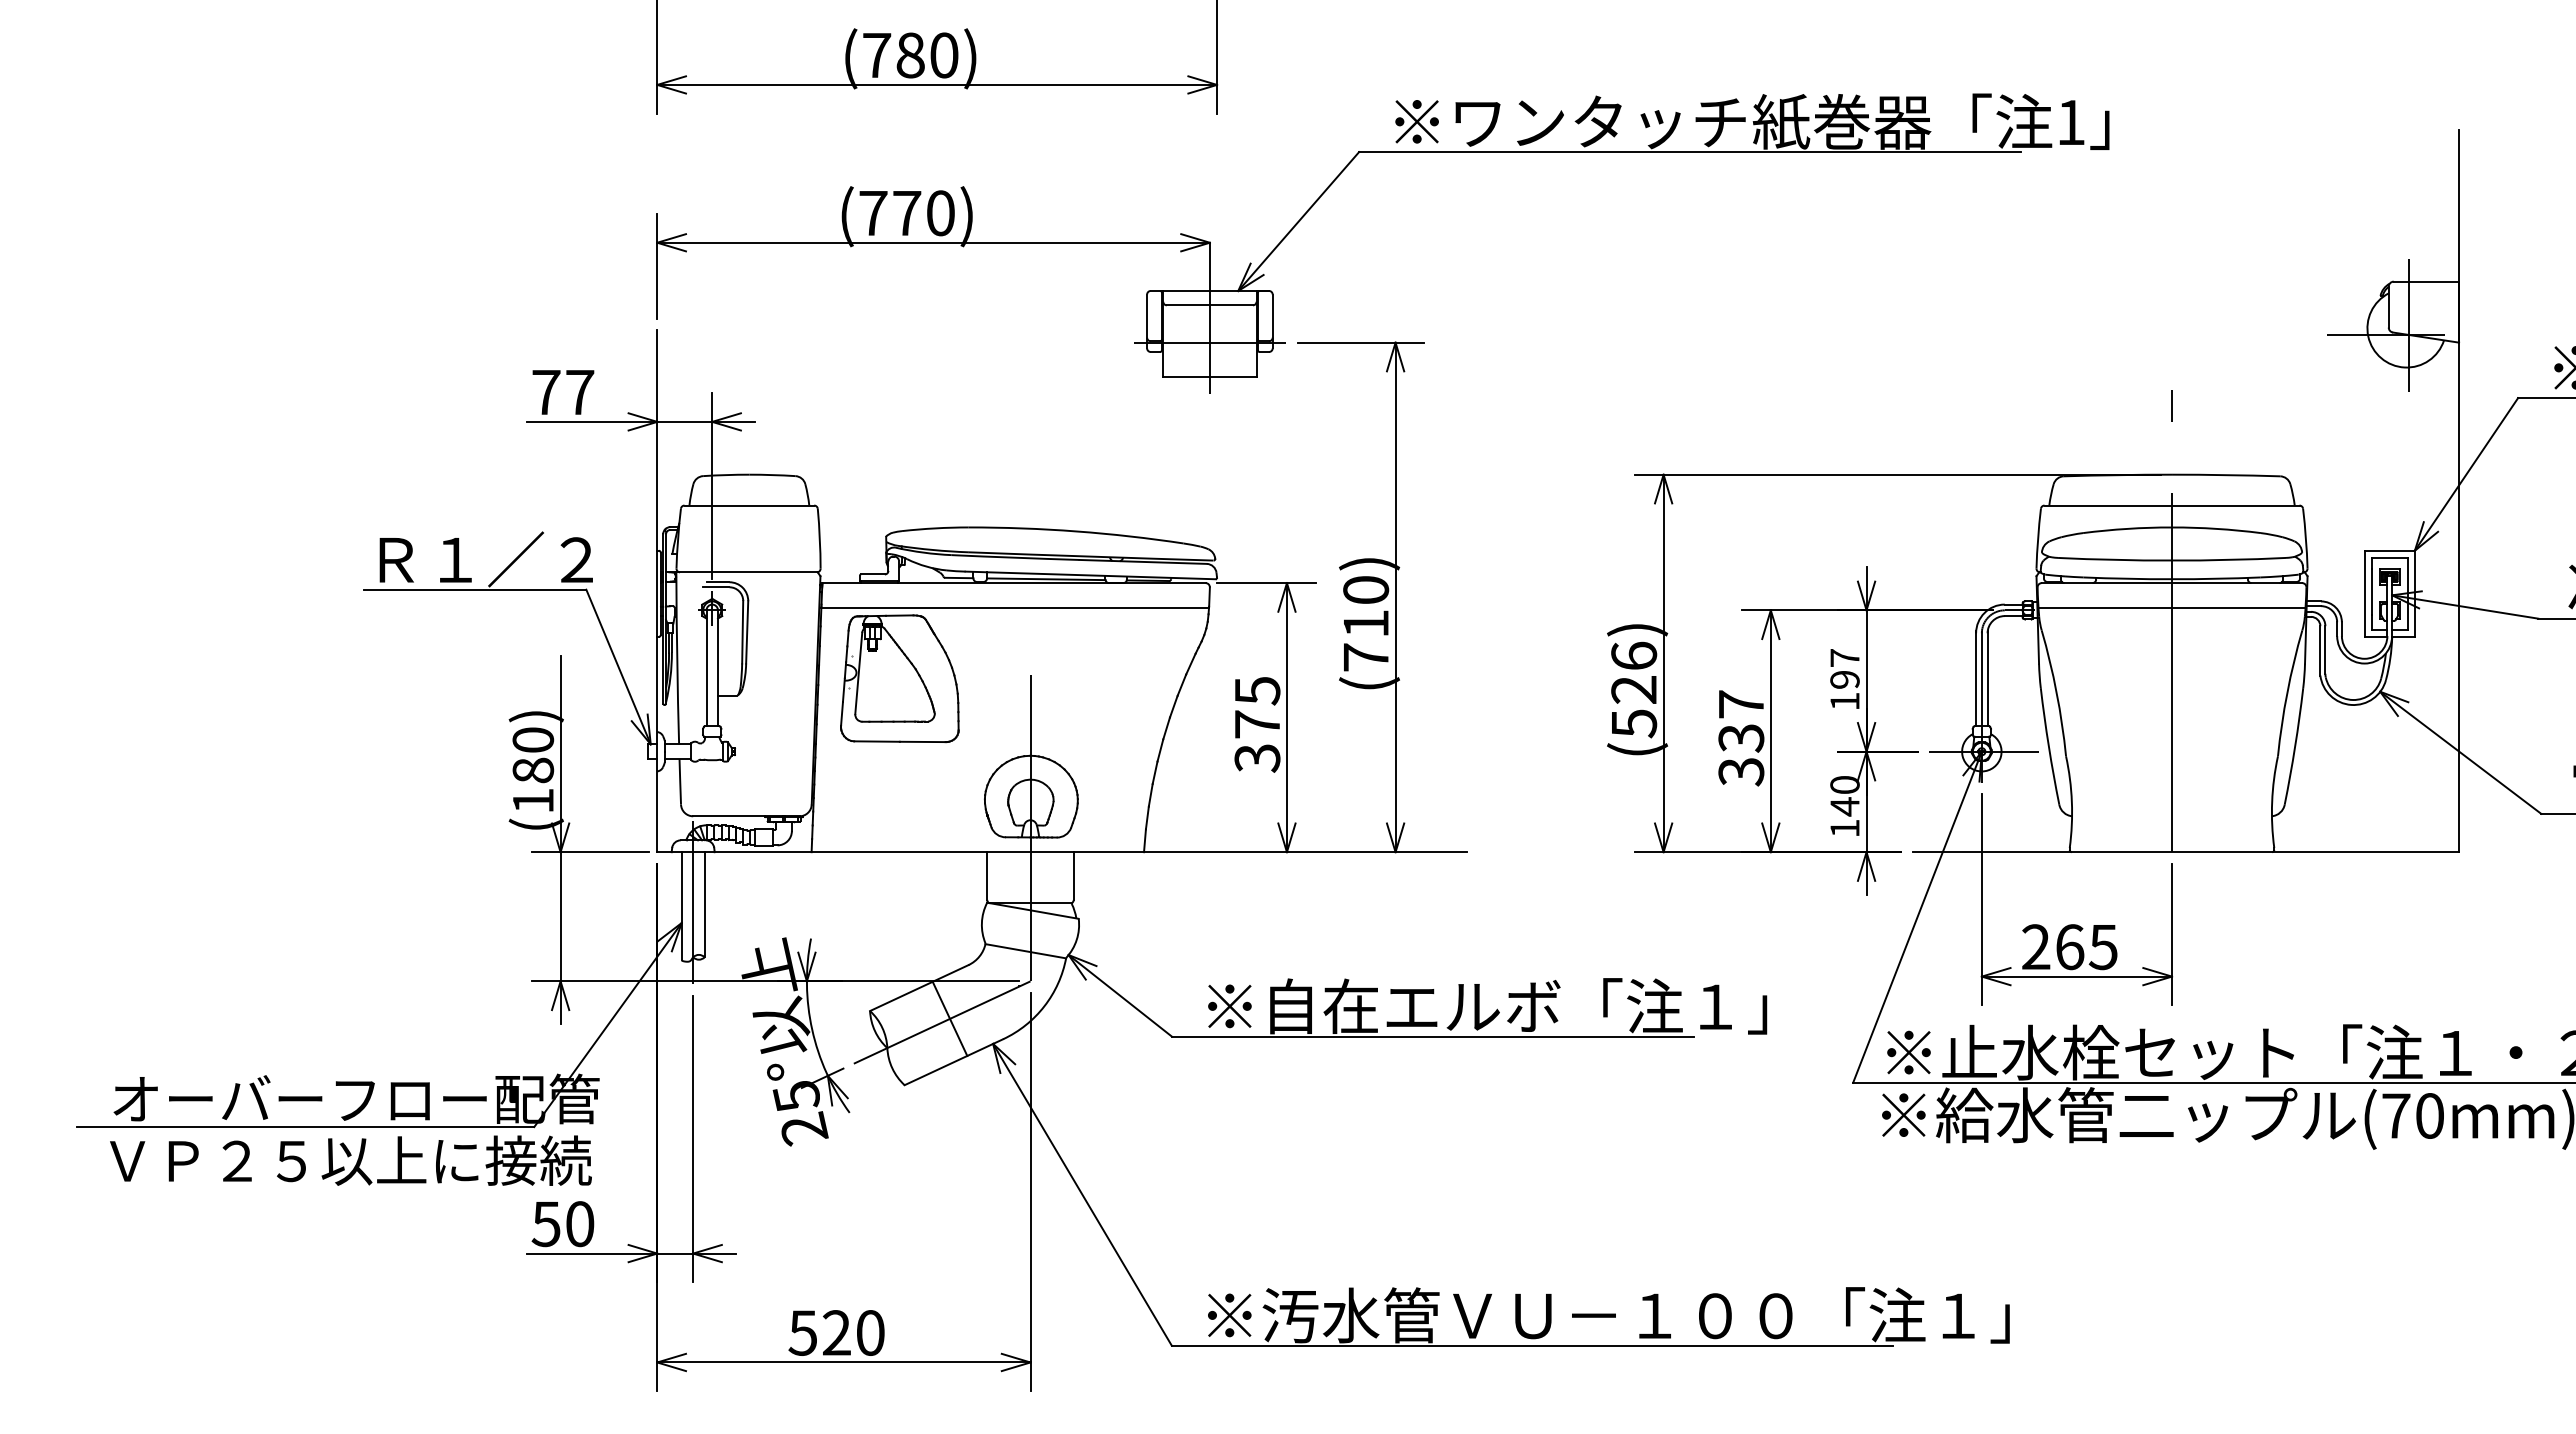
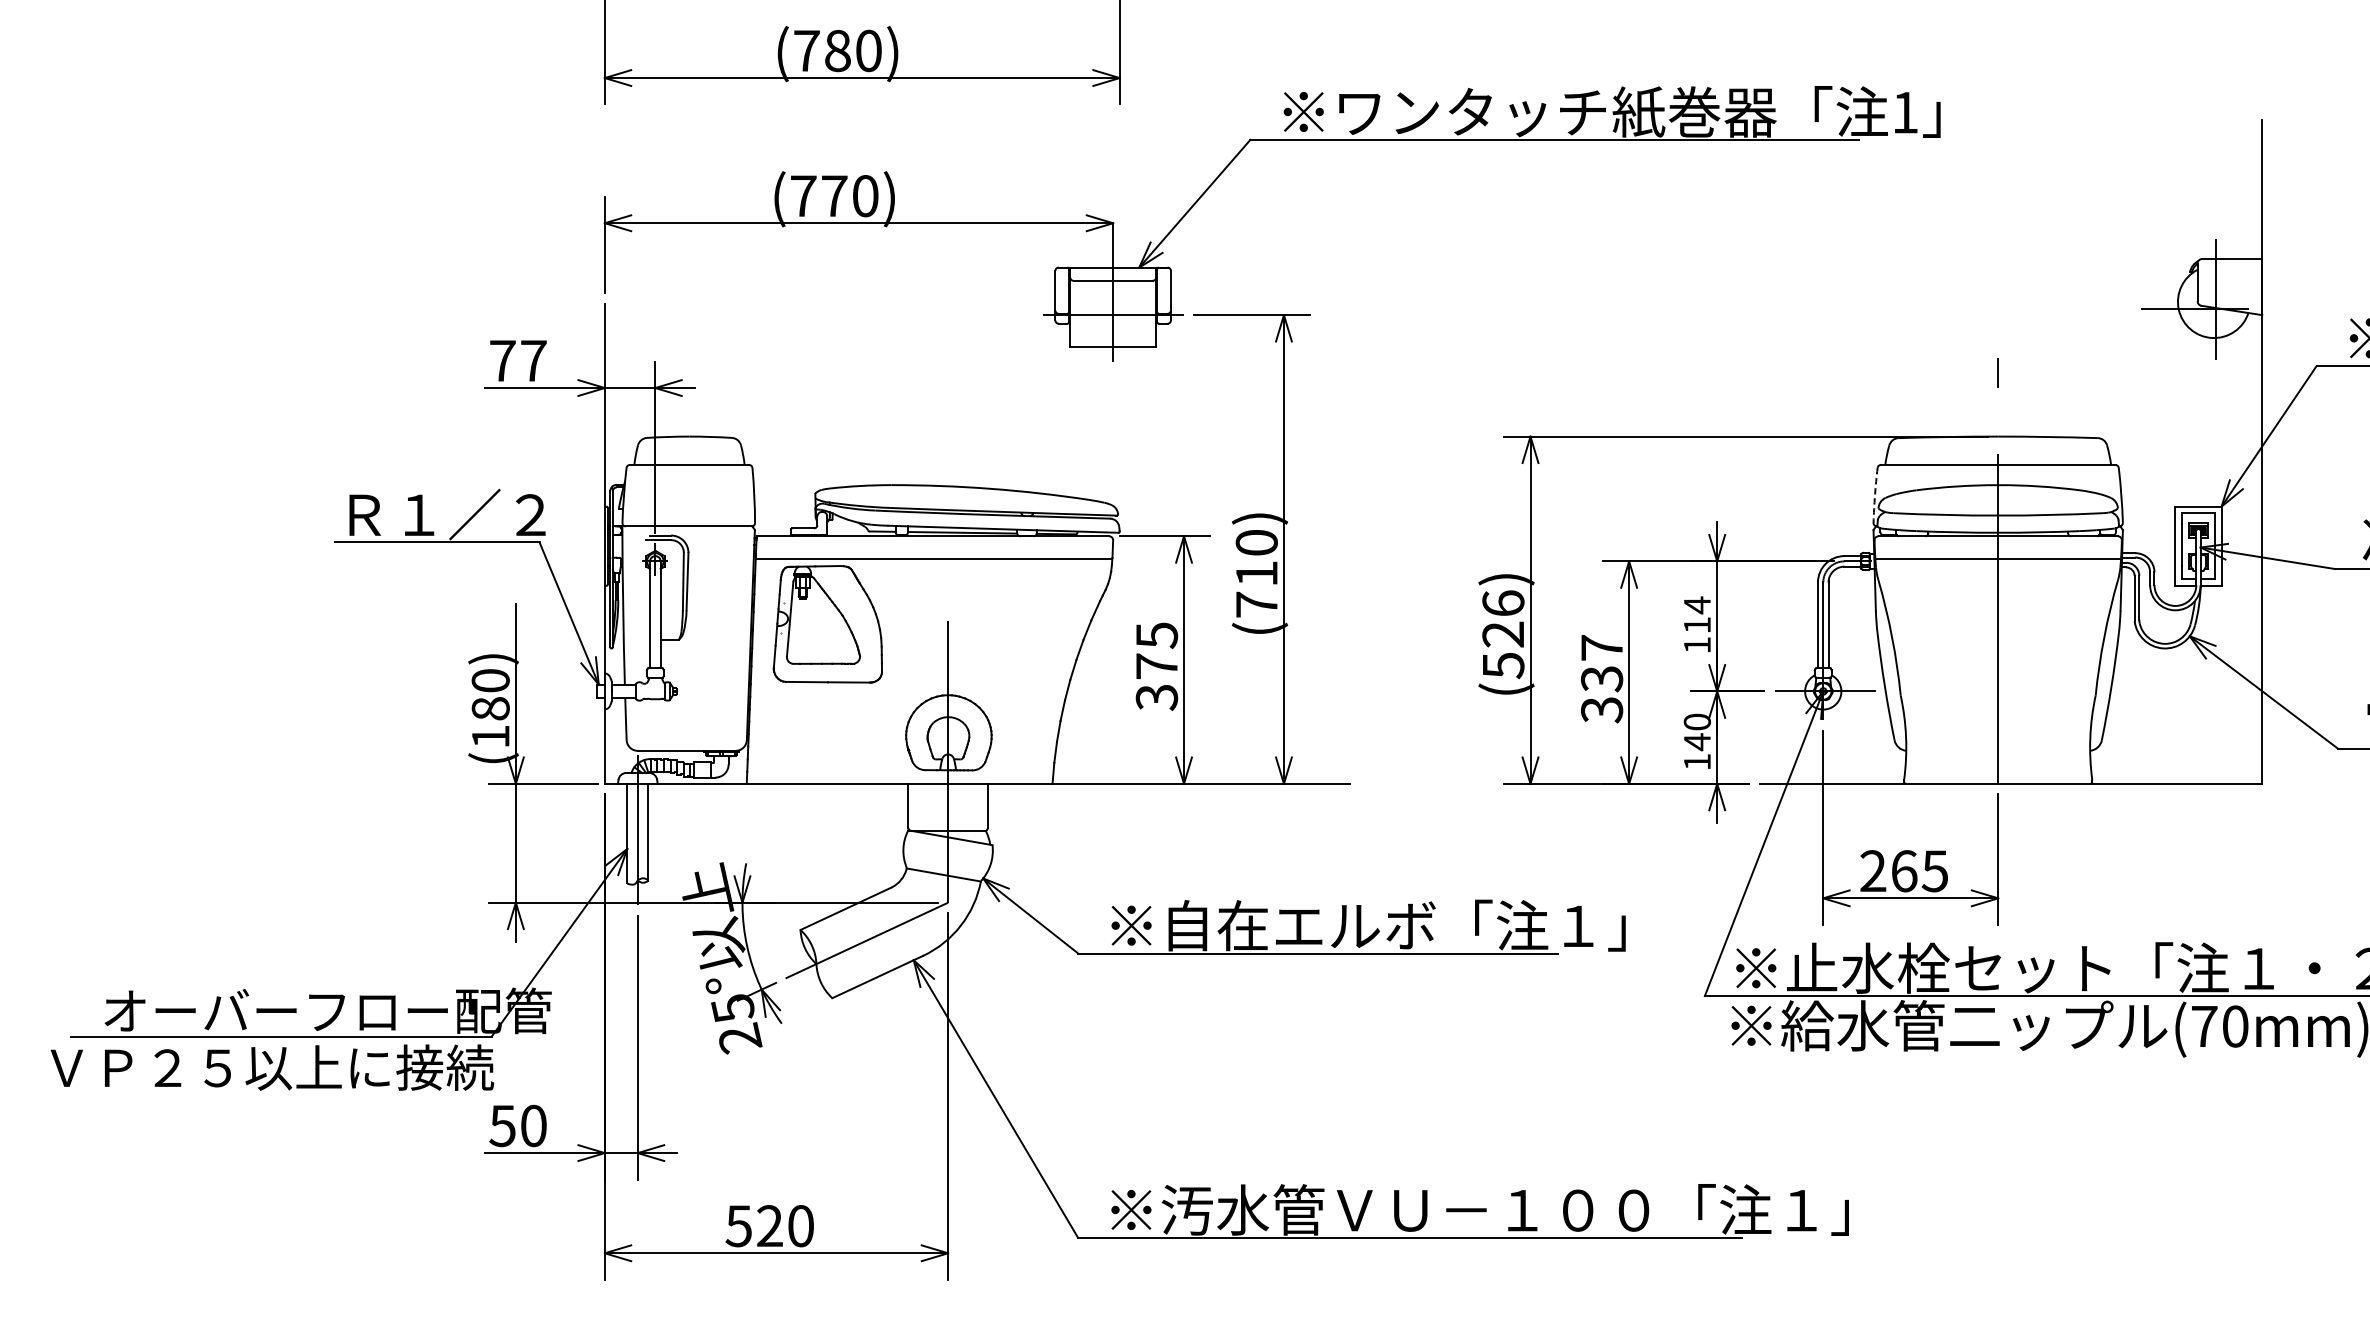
arc: (2038, 538) -> (1875, 495), solid -> dashed
text: (1844, 668) -> (1696, 614), 197 -> 114
line: (949, 1018) -> (873, 936), removed
text: (350, 1160) -> (271, 1067), moved

